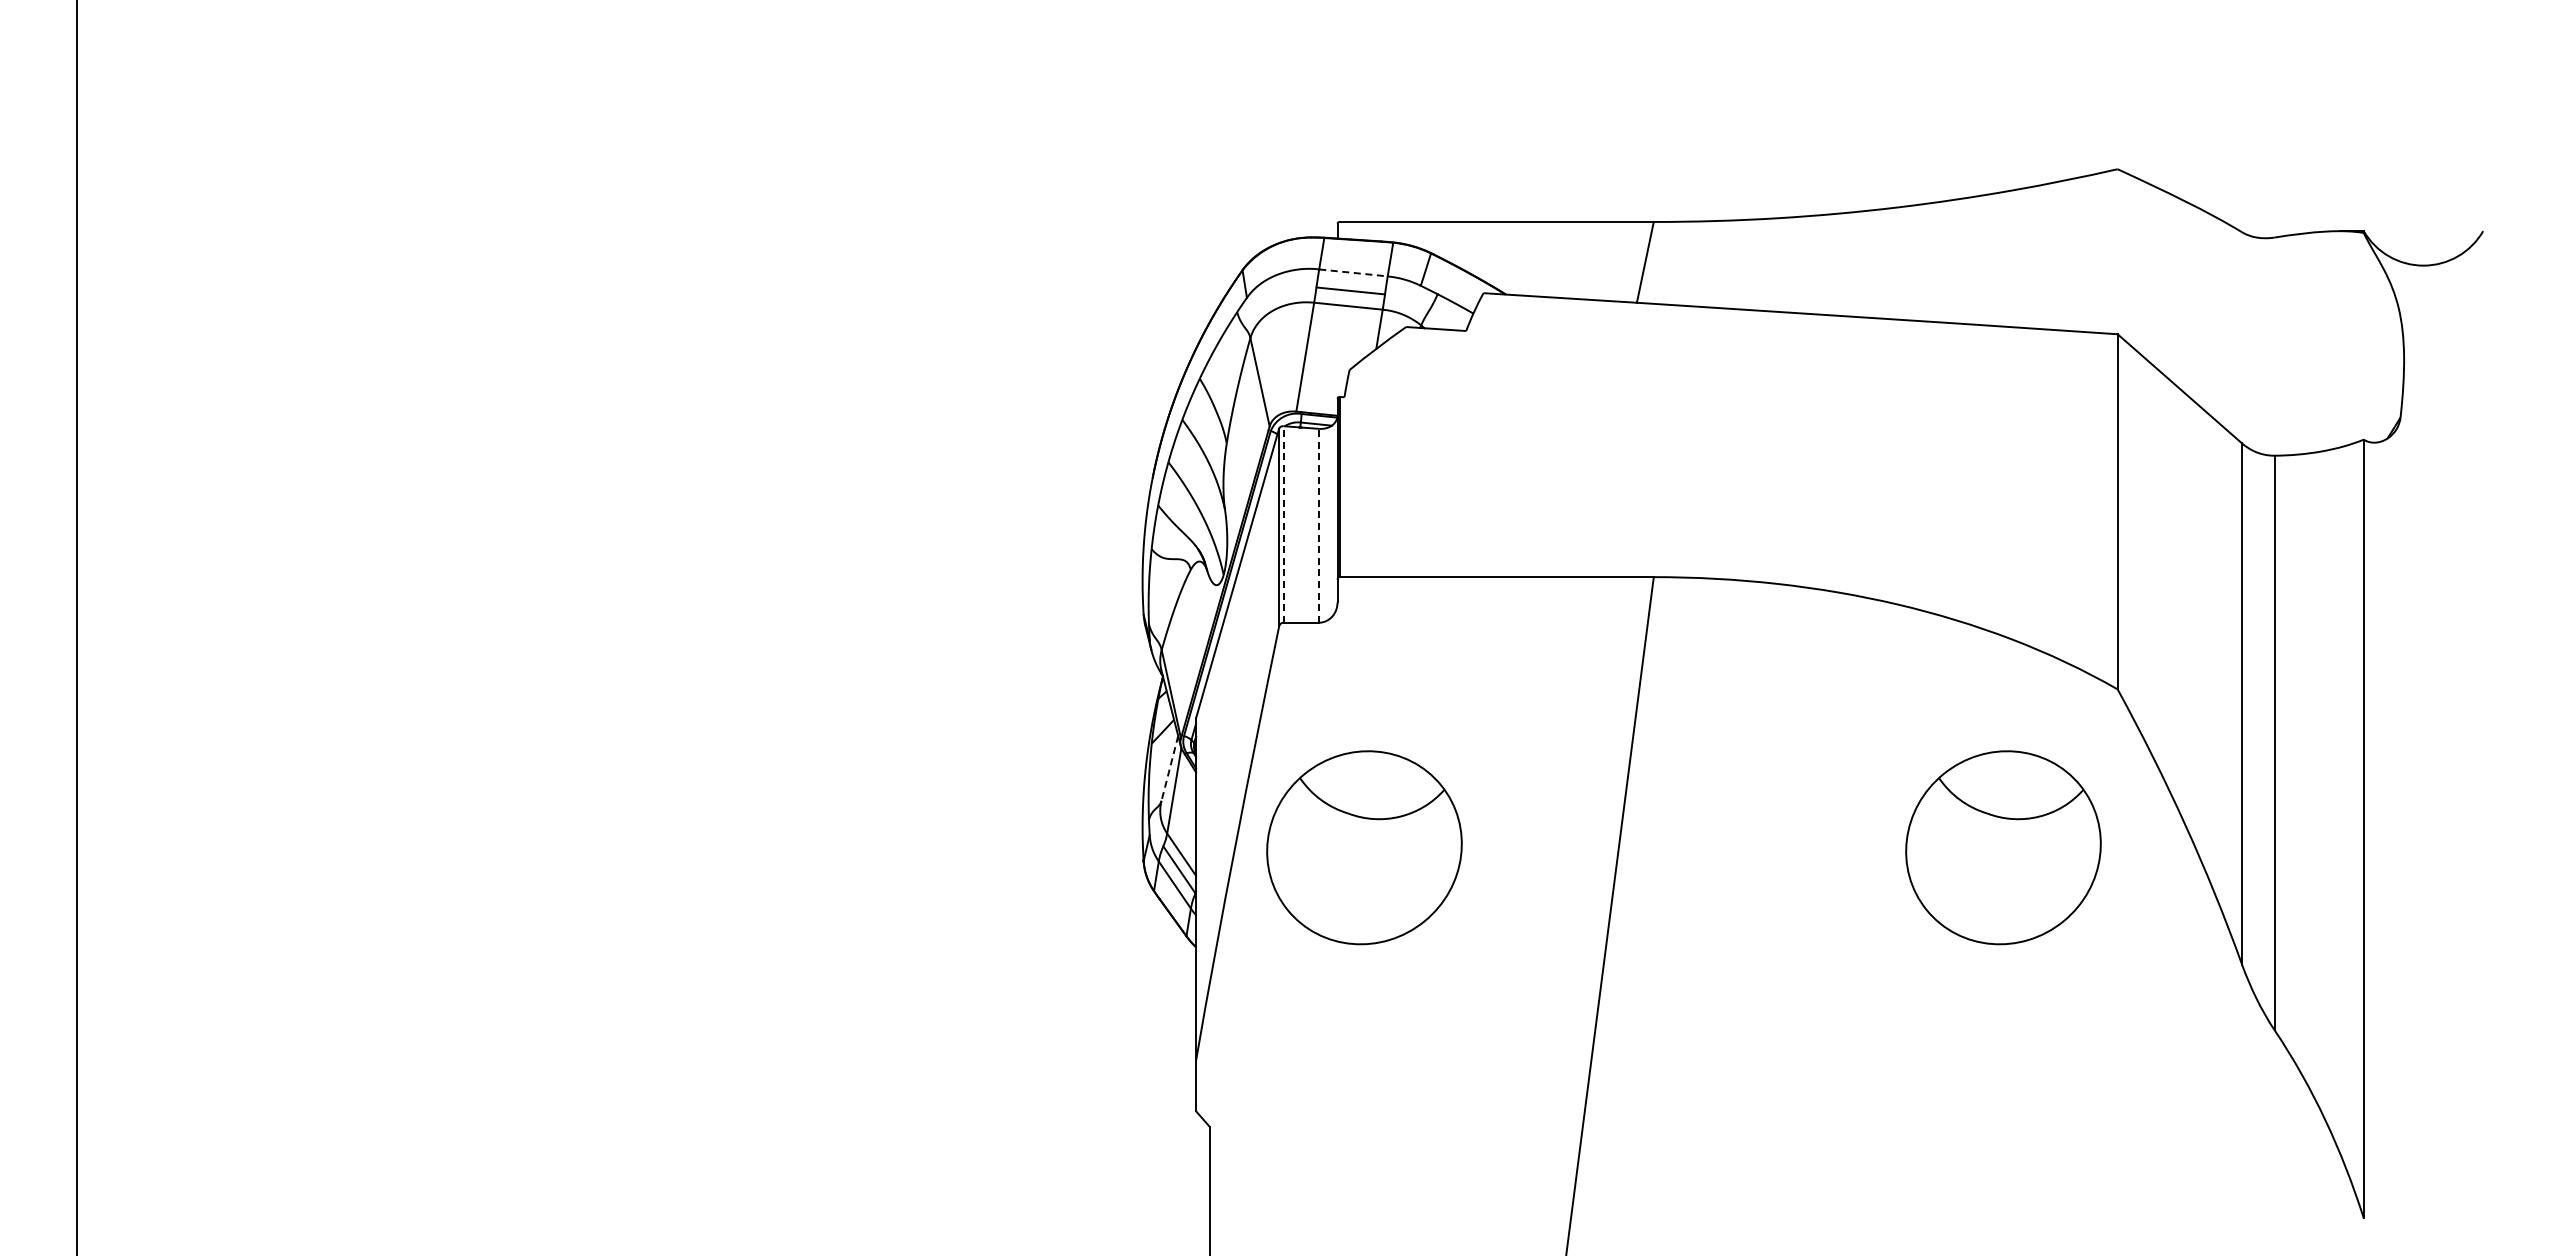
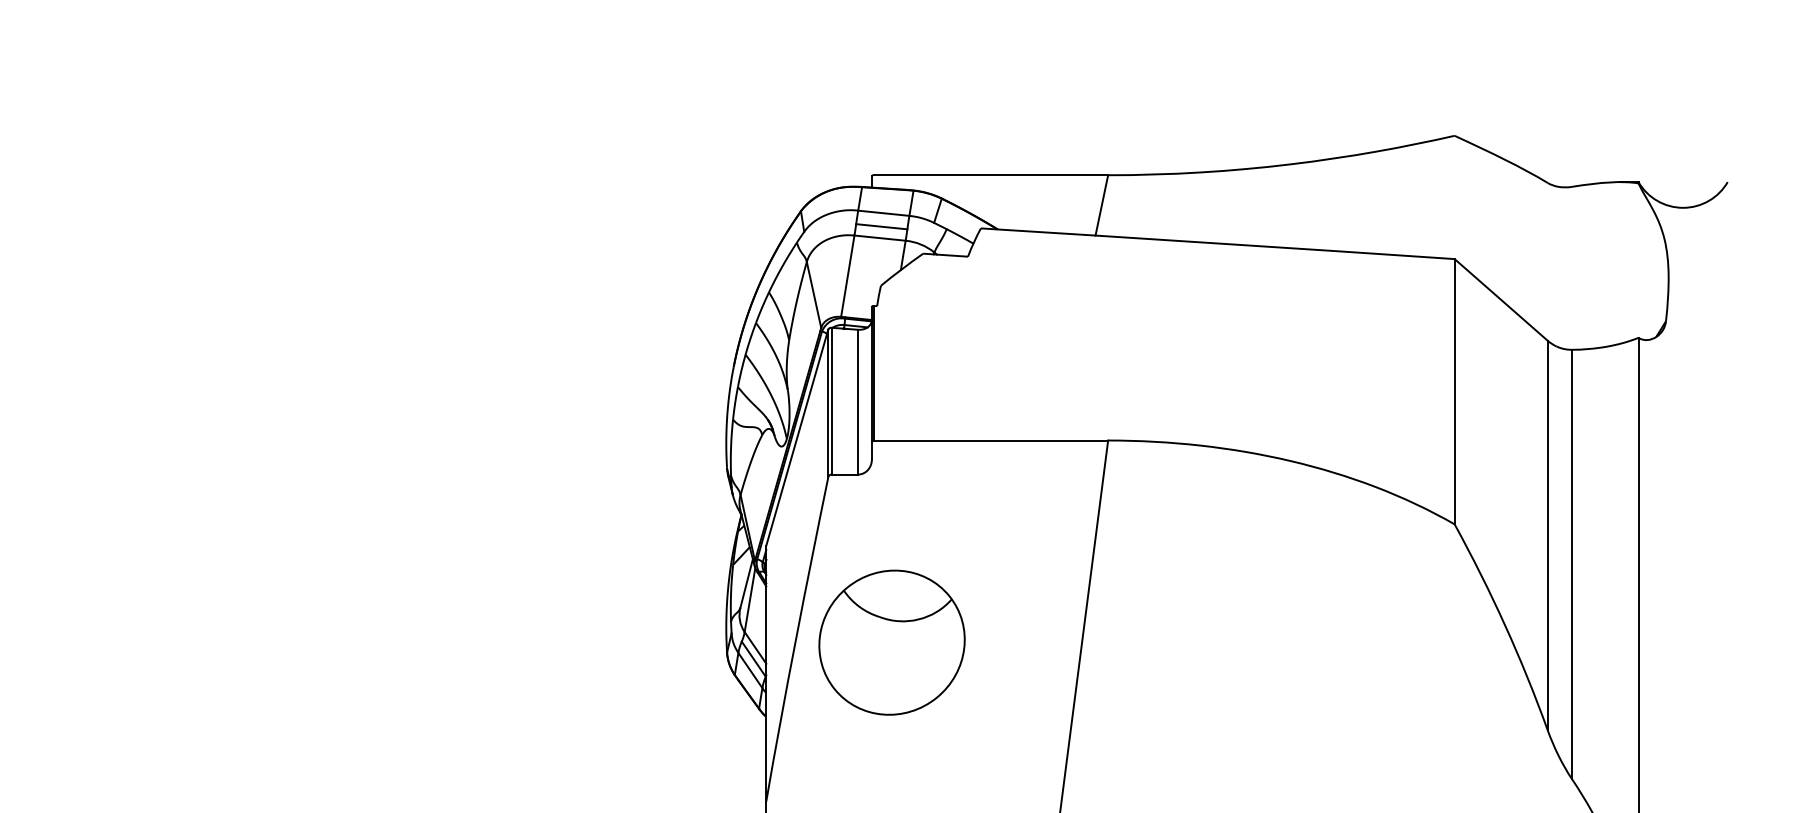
line: (1353, 272) -> (883, 212), dashed -> solid
line: (1283, 523) -> (831, 400), dashed -> solid
line: (1319, 525) -> (858, 401), dashed -> solid
line: (1169, 768) -> (746, 583), dashed -> solid
part: (2003, 847) -> (1369, 642), removed

